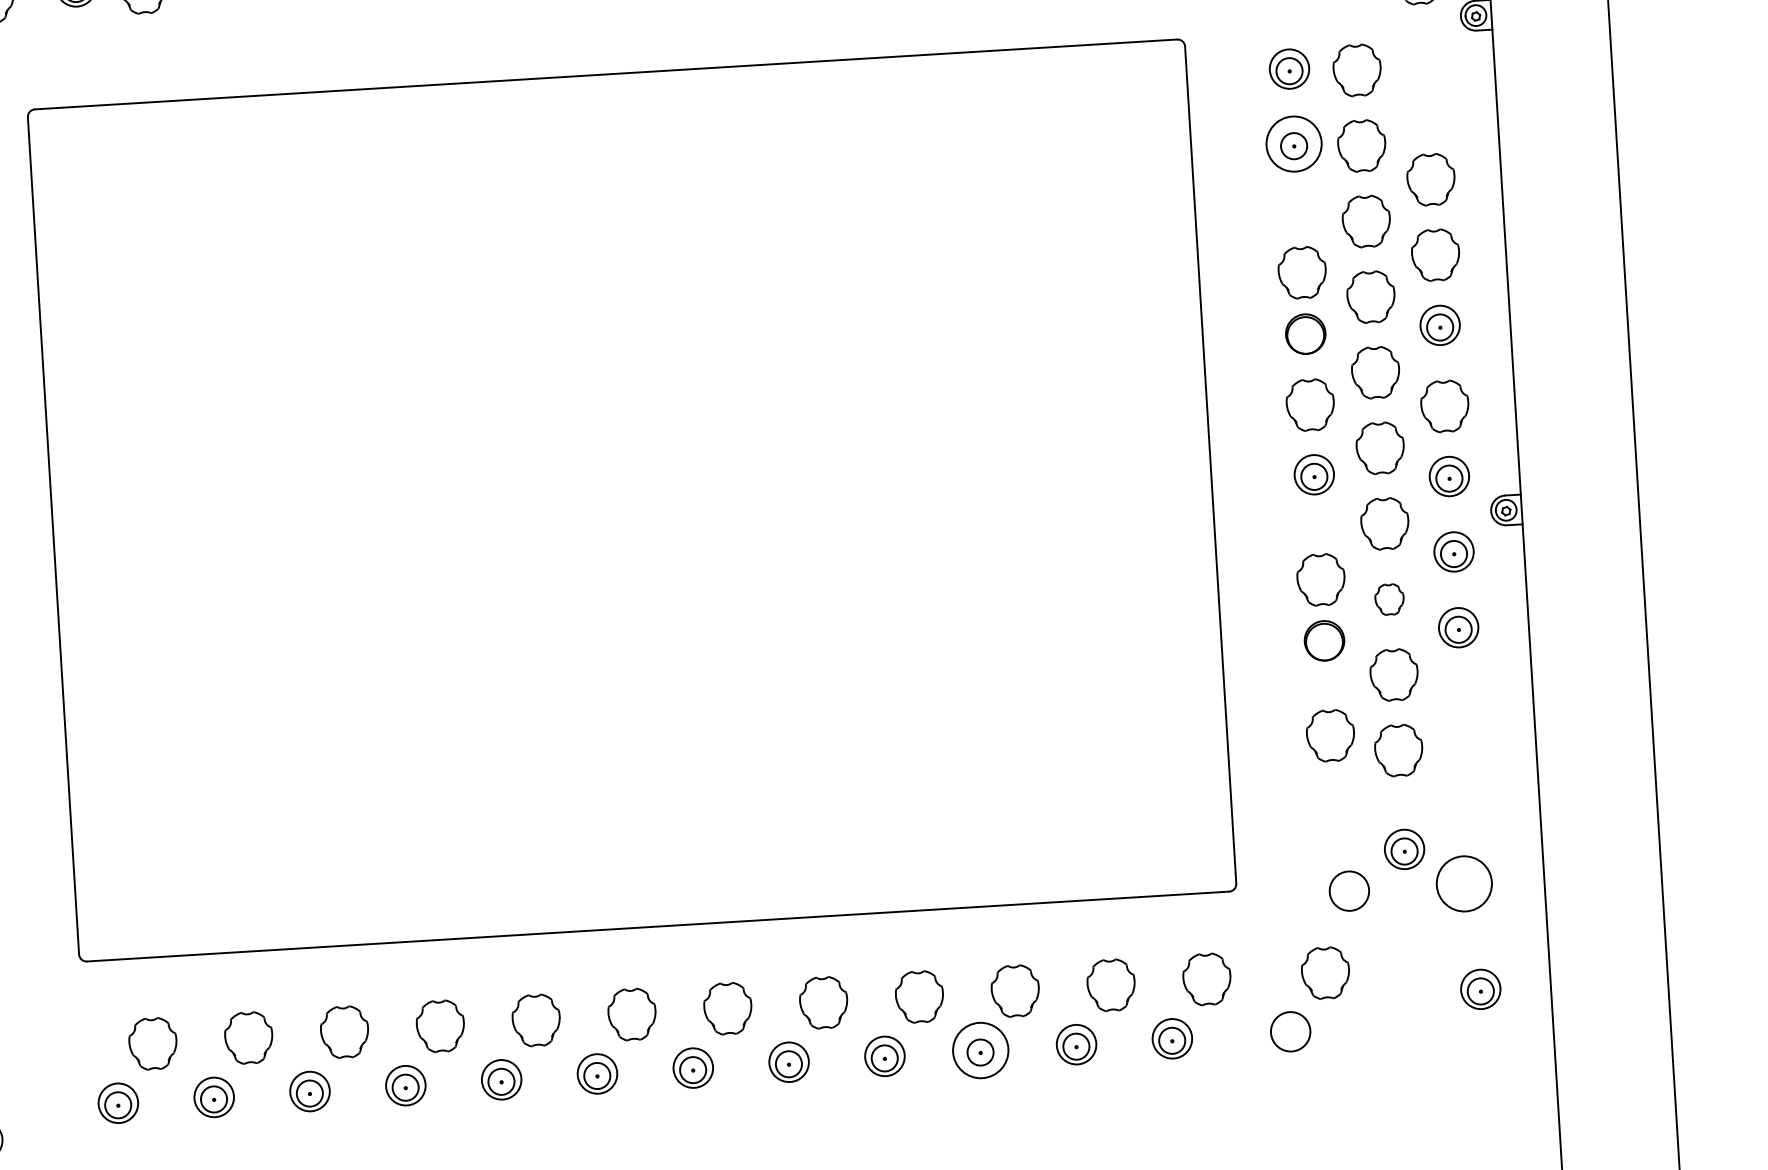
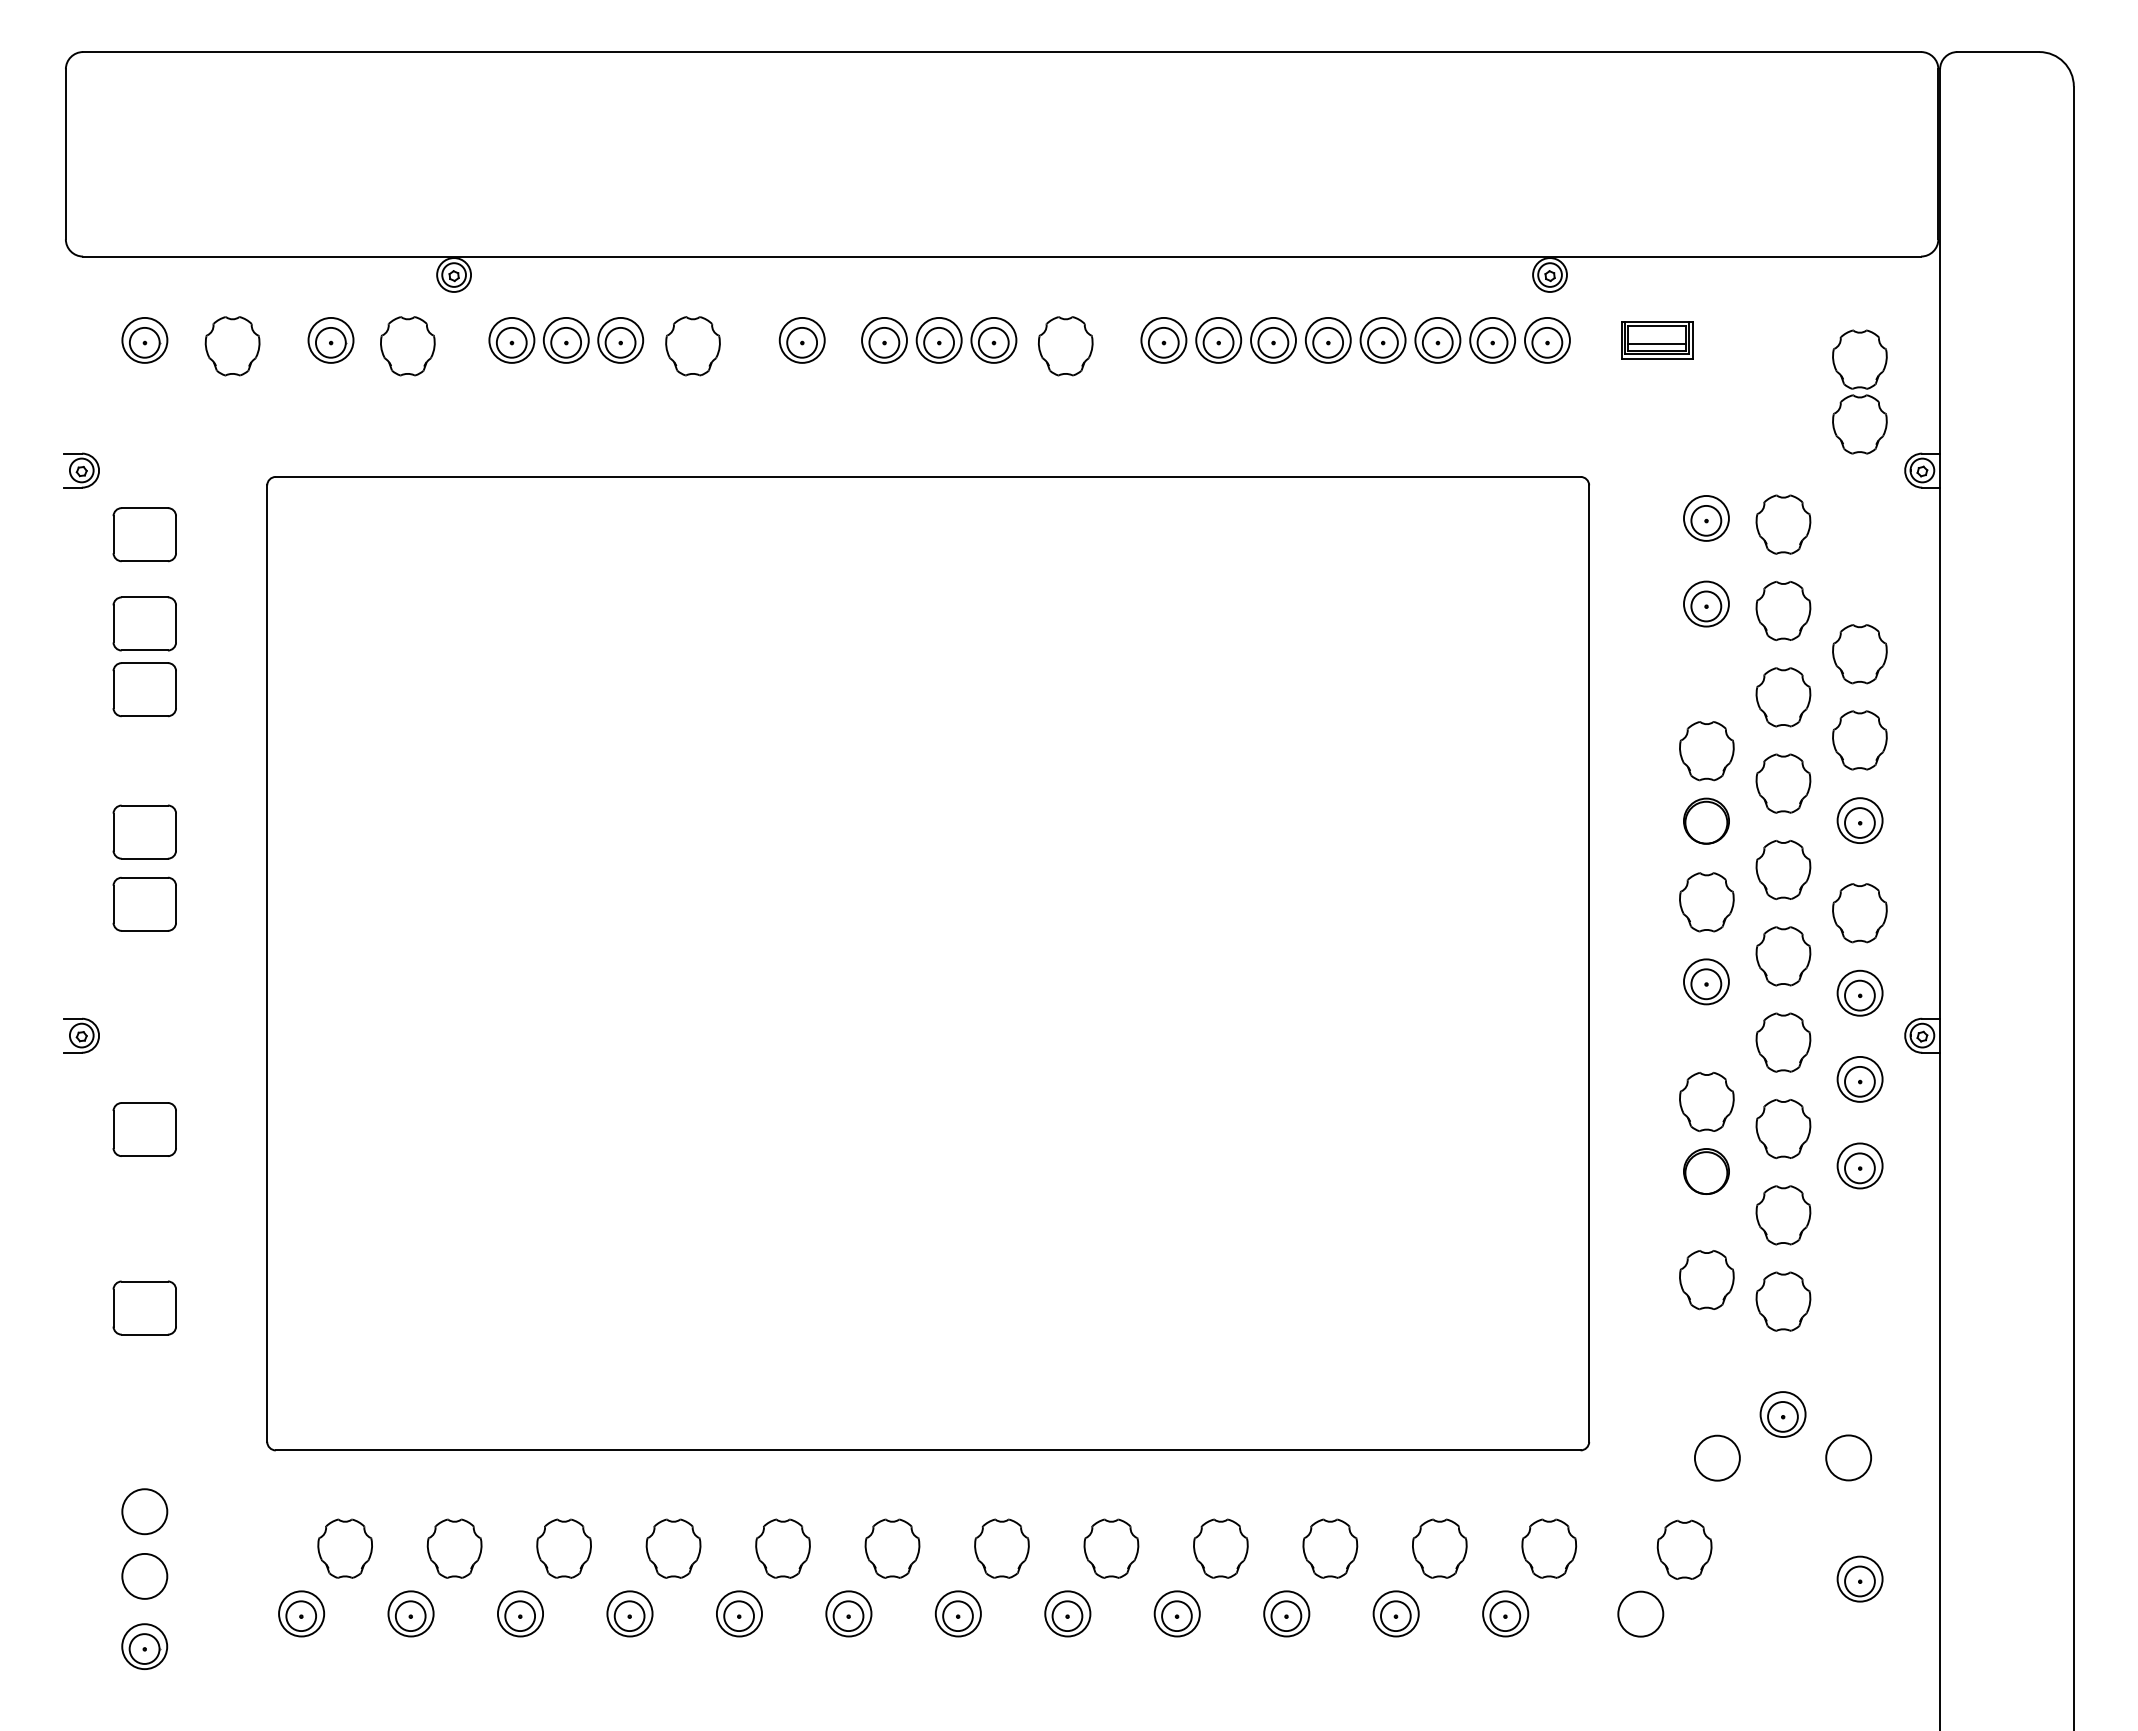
circle: (1294, 143) -> (1706, 603), size x0.71
part: (1389, 599) -> (1783, 1129), size x1.67
circle: (1464, 883) -> (1848, 1457), size x0.71
circle: (980, 1050) -> (1286, 1613), size x0.71

